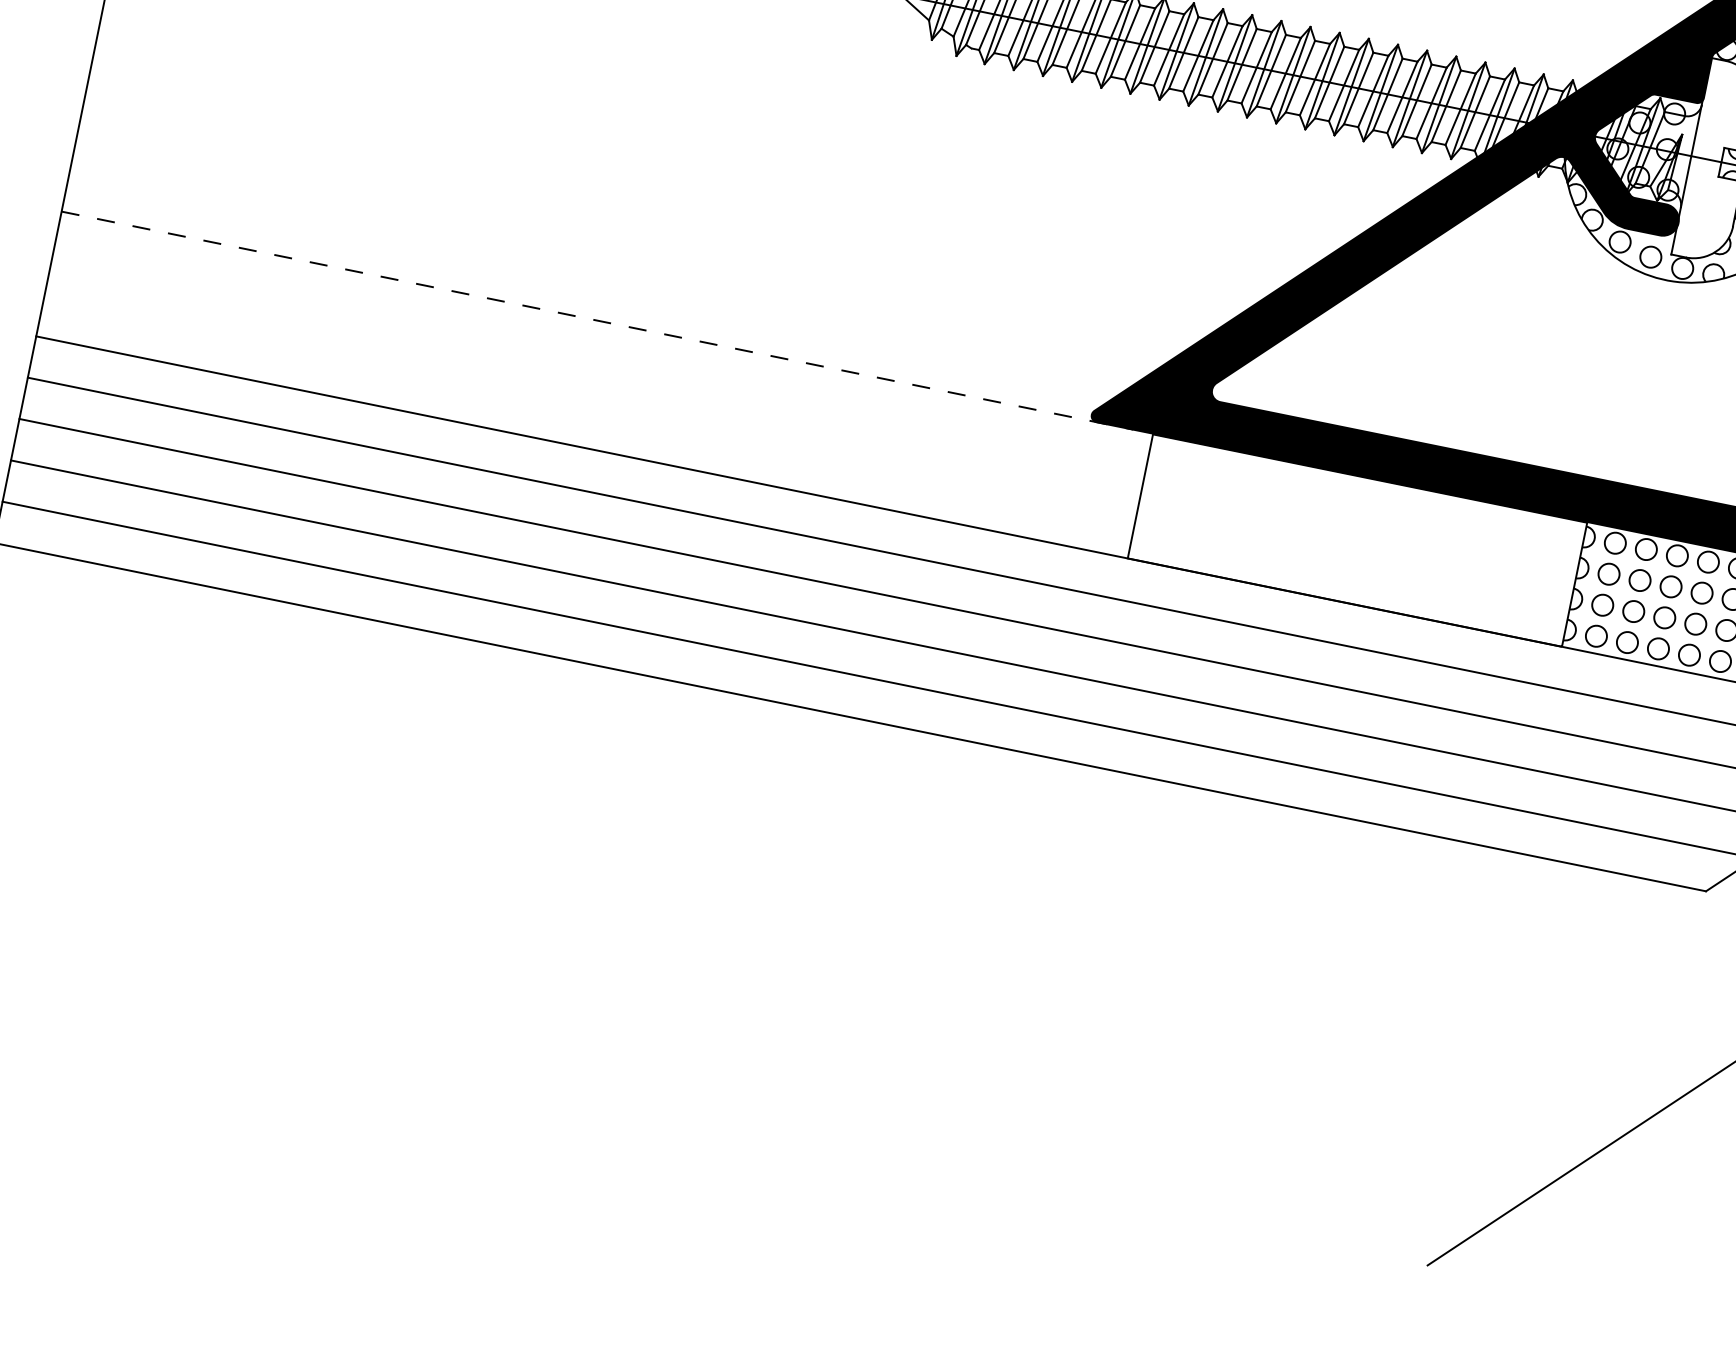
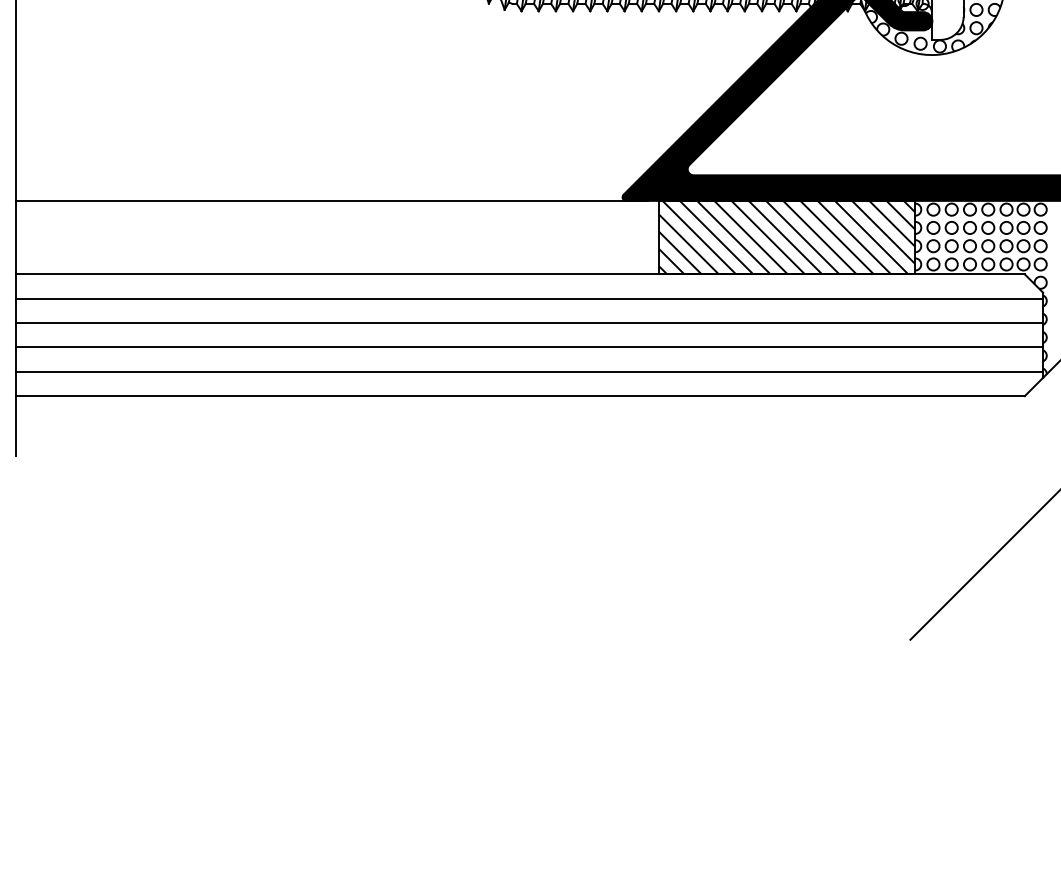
line: (598, 320) -> (332, 200), dashed -> solid
hatch: (1357, 540) -> (787, 237), added

